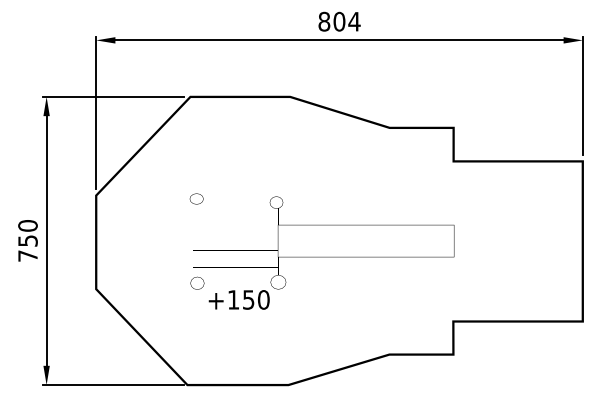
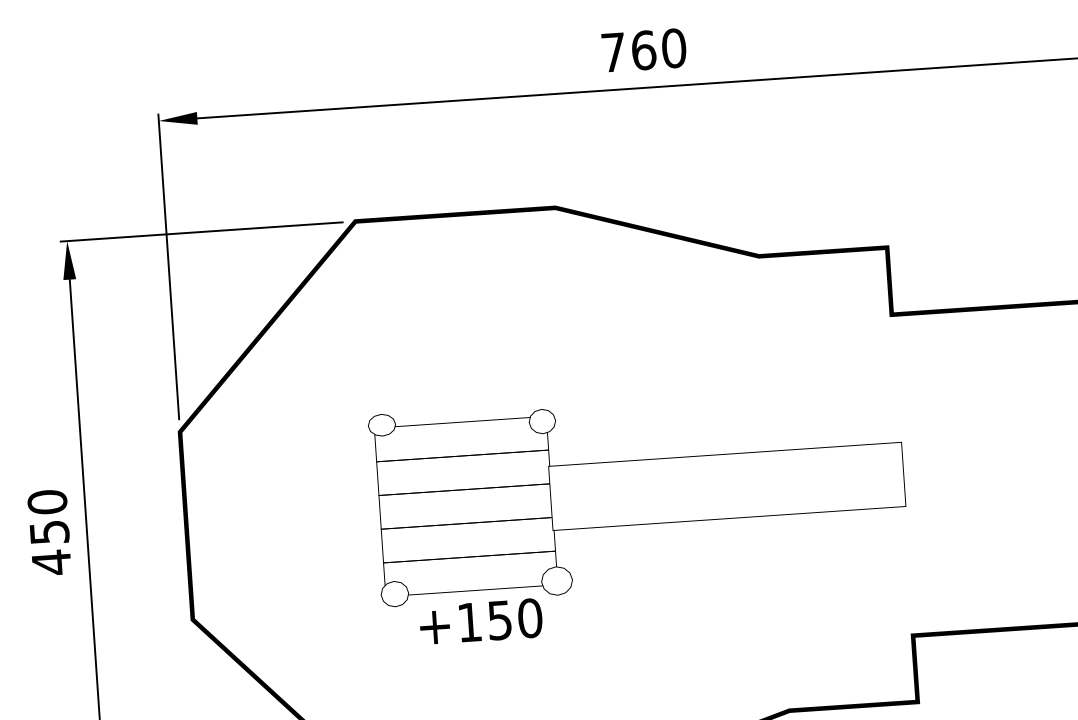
text: (339, 21) -> (643, 49), 804 -> 760
text: (27, 255) -> (50, 561), 750 -> 450

